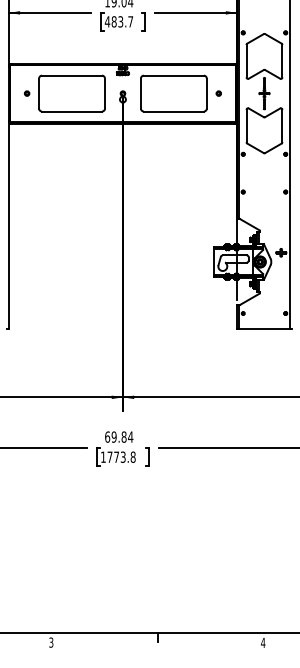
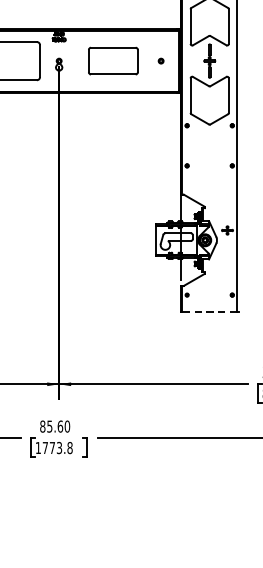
part: (173, 93) -> (112, 61), size x0.7
line: (264, 329) -> (209, 312), solid -> dashed
text: (119, 436) -> (55, 425), 69.84 -> 85.60

